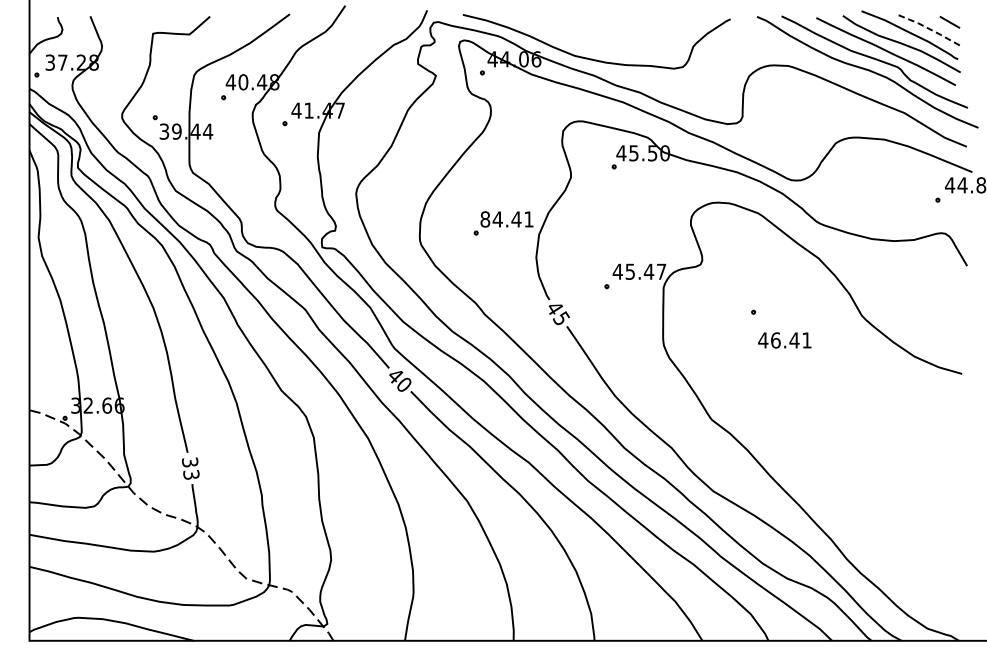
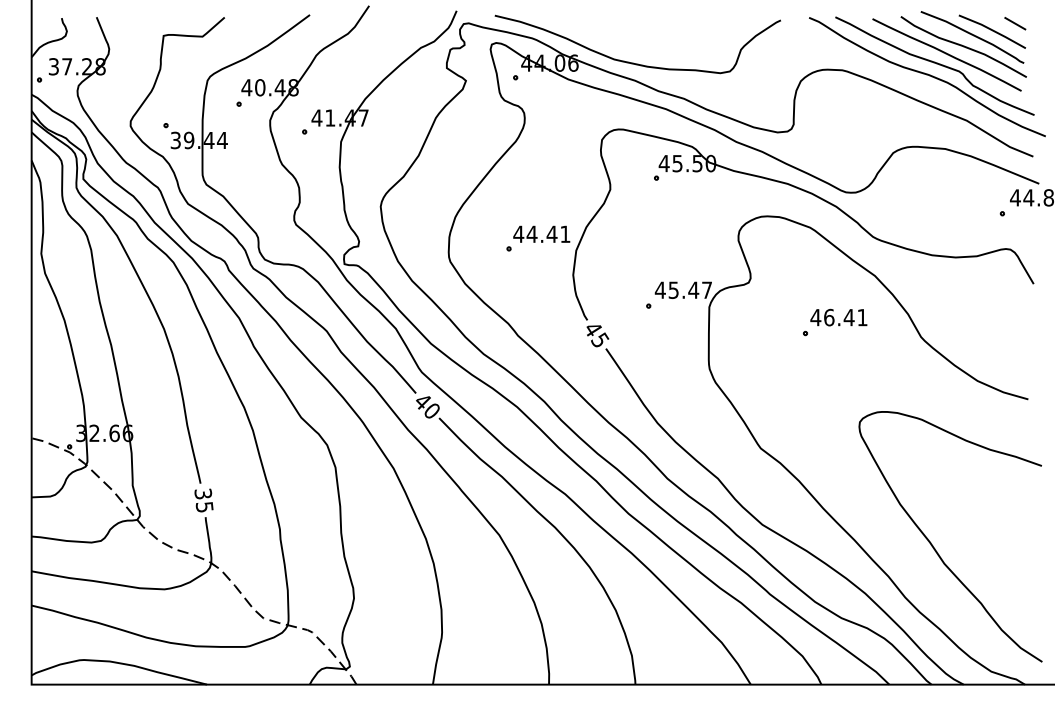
line: (928, 28) -> (992, 30), dashed -> solid
text: (485, 219) -> (518, 234), 84.41 -> 44.41
text: (784, 340) -> (838, 317), moved
text: (192, 475) -> (205, 507), 33 -> 35
curve: (875, 513) -> (935, 548), added

